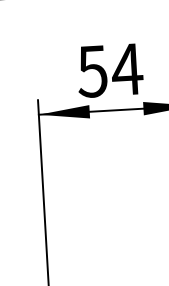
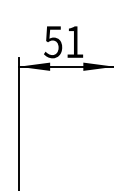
text: (126, 68) -> (74, 41), 54 -> 51

